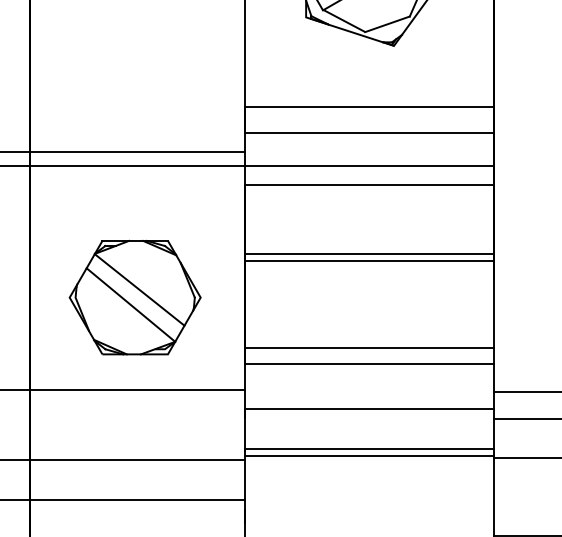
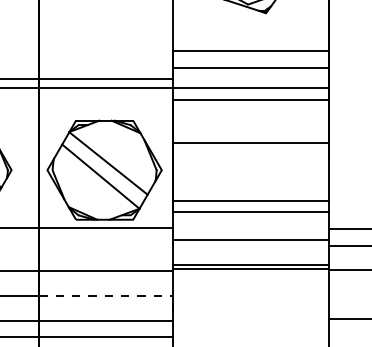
line: (368, 261) -> (250, 147), removed
part: (134, 296) -> (104, 169), size x1.4
line: (138, 500) -> (106, 296), solid -> dashed

